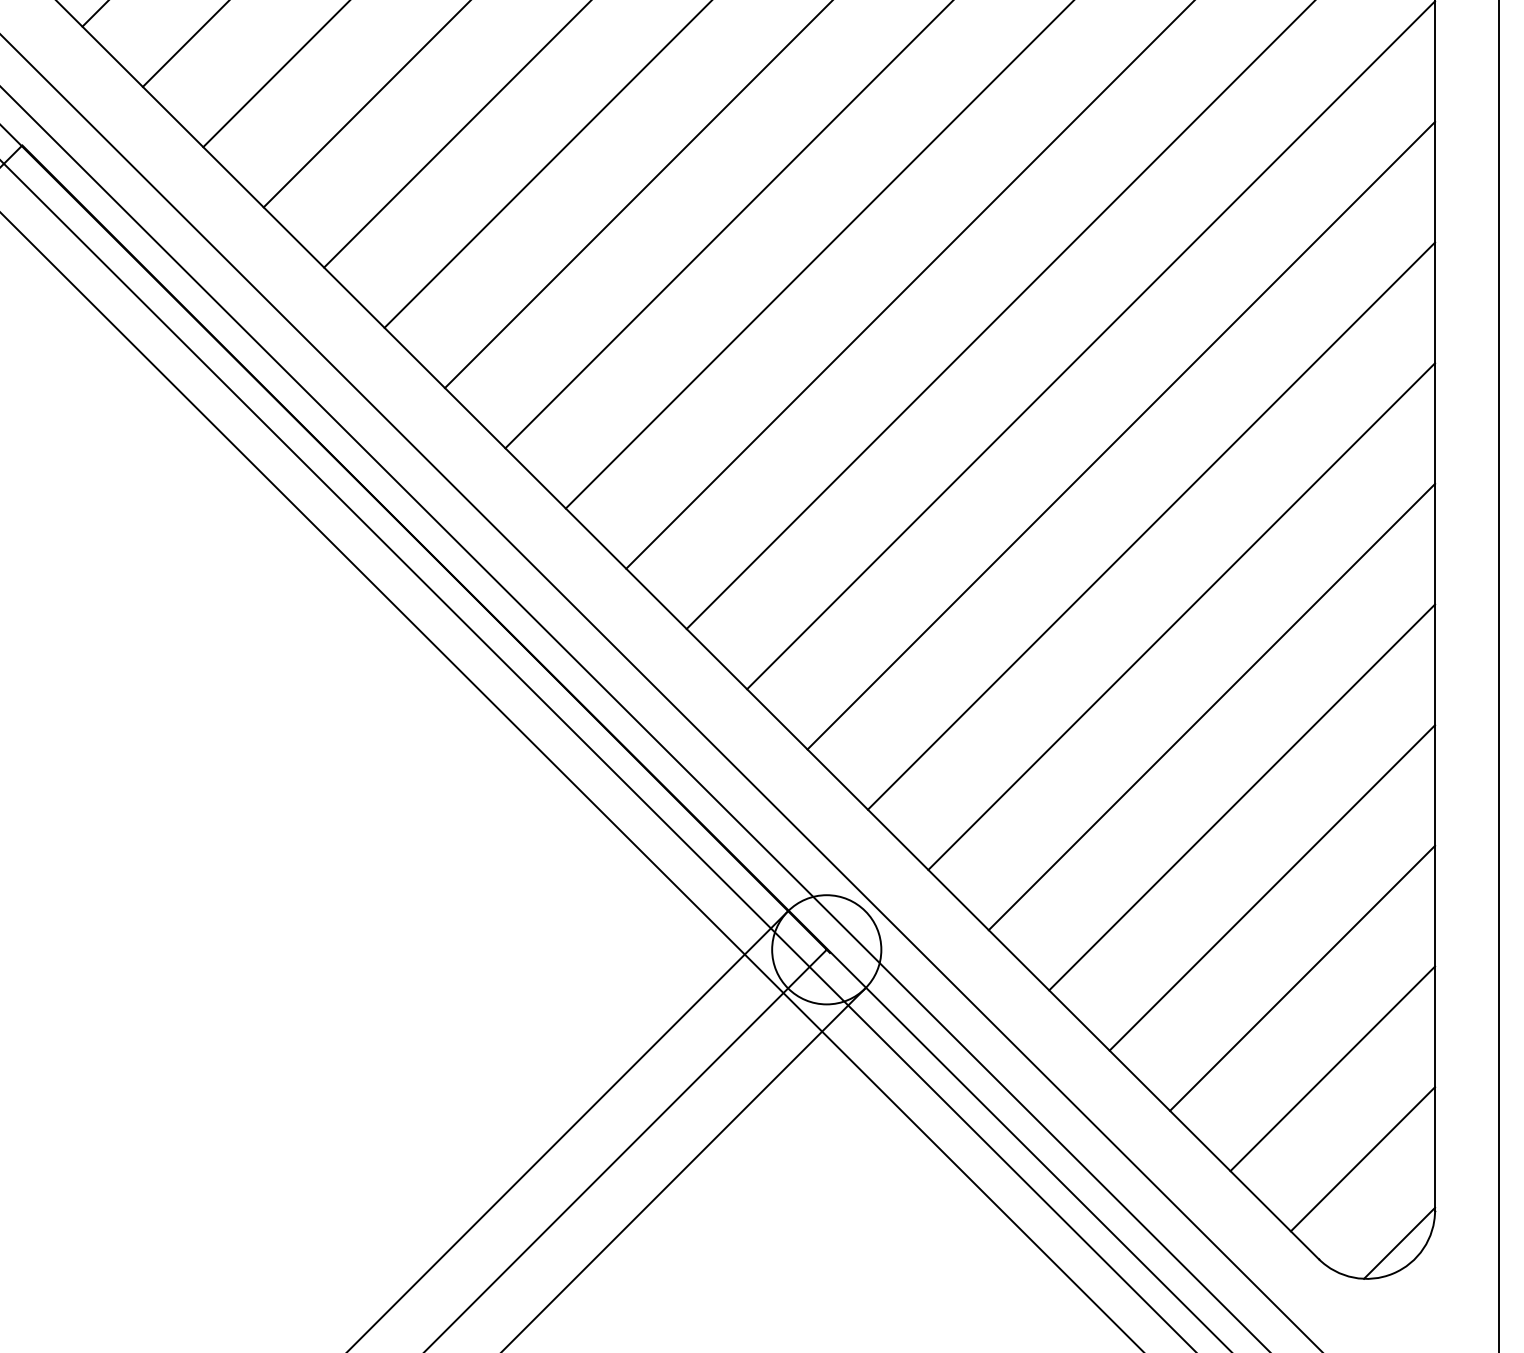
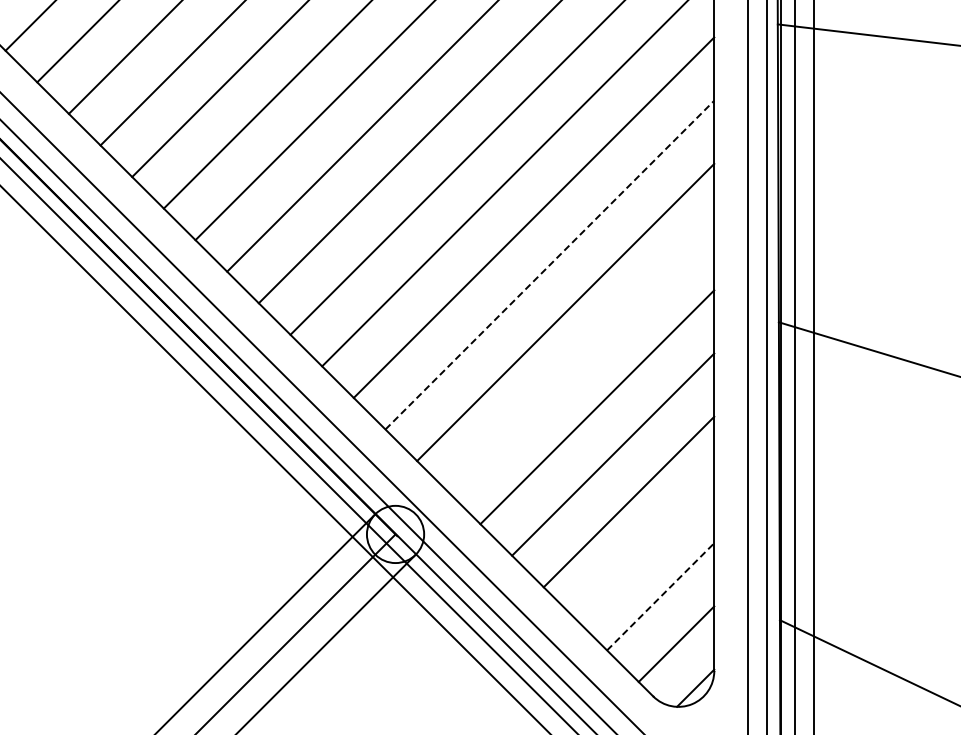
line: (1122, 434) -> (550, 264), solid -> dashed
line: (1181, 615) -> (581, 359), removed
line: (1301, 976) -> (644, 548), removed
line: (1332, 1068) -> (660, 596), solid -> dashed

